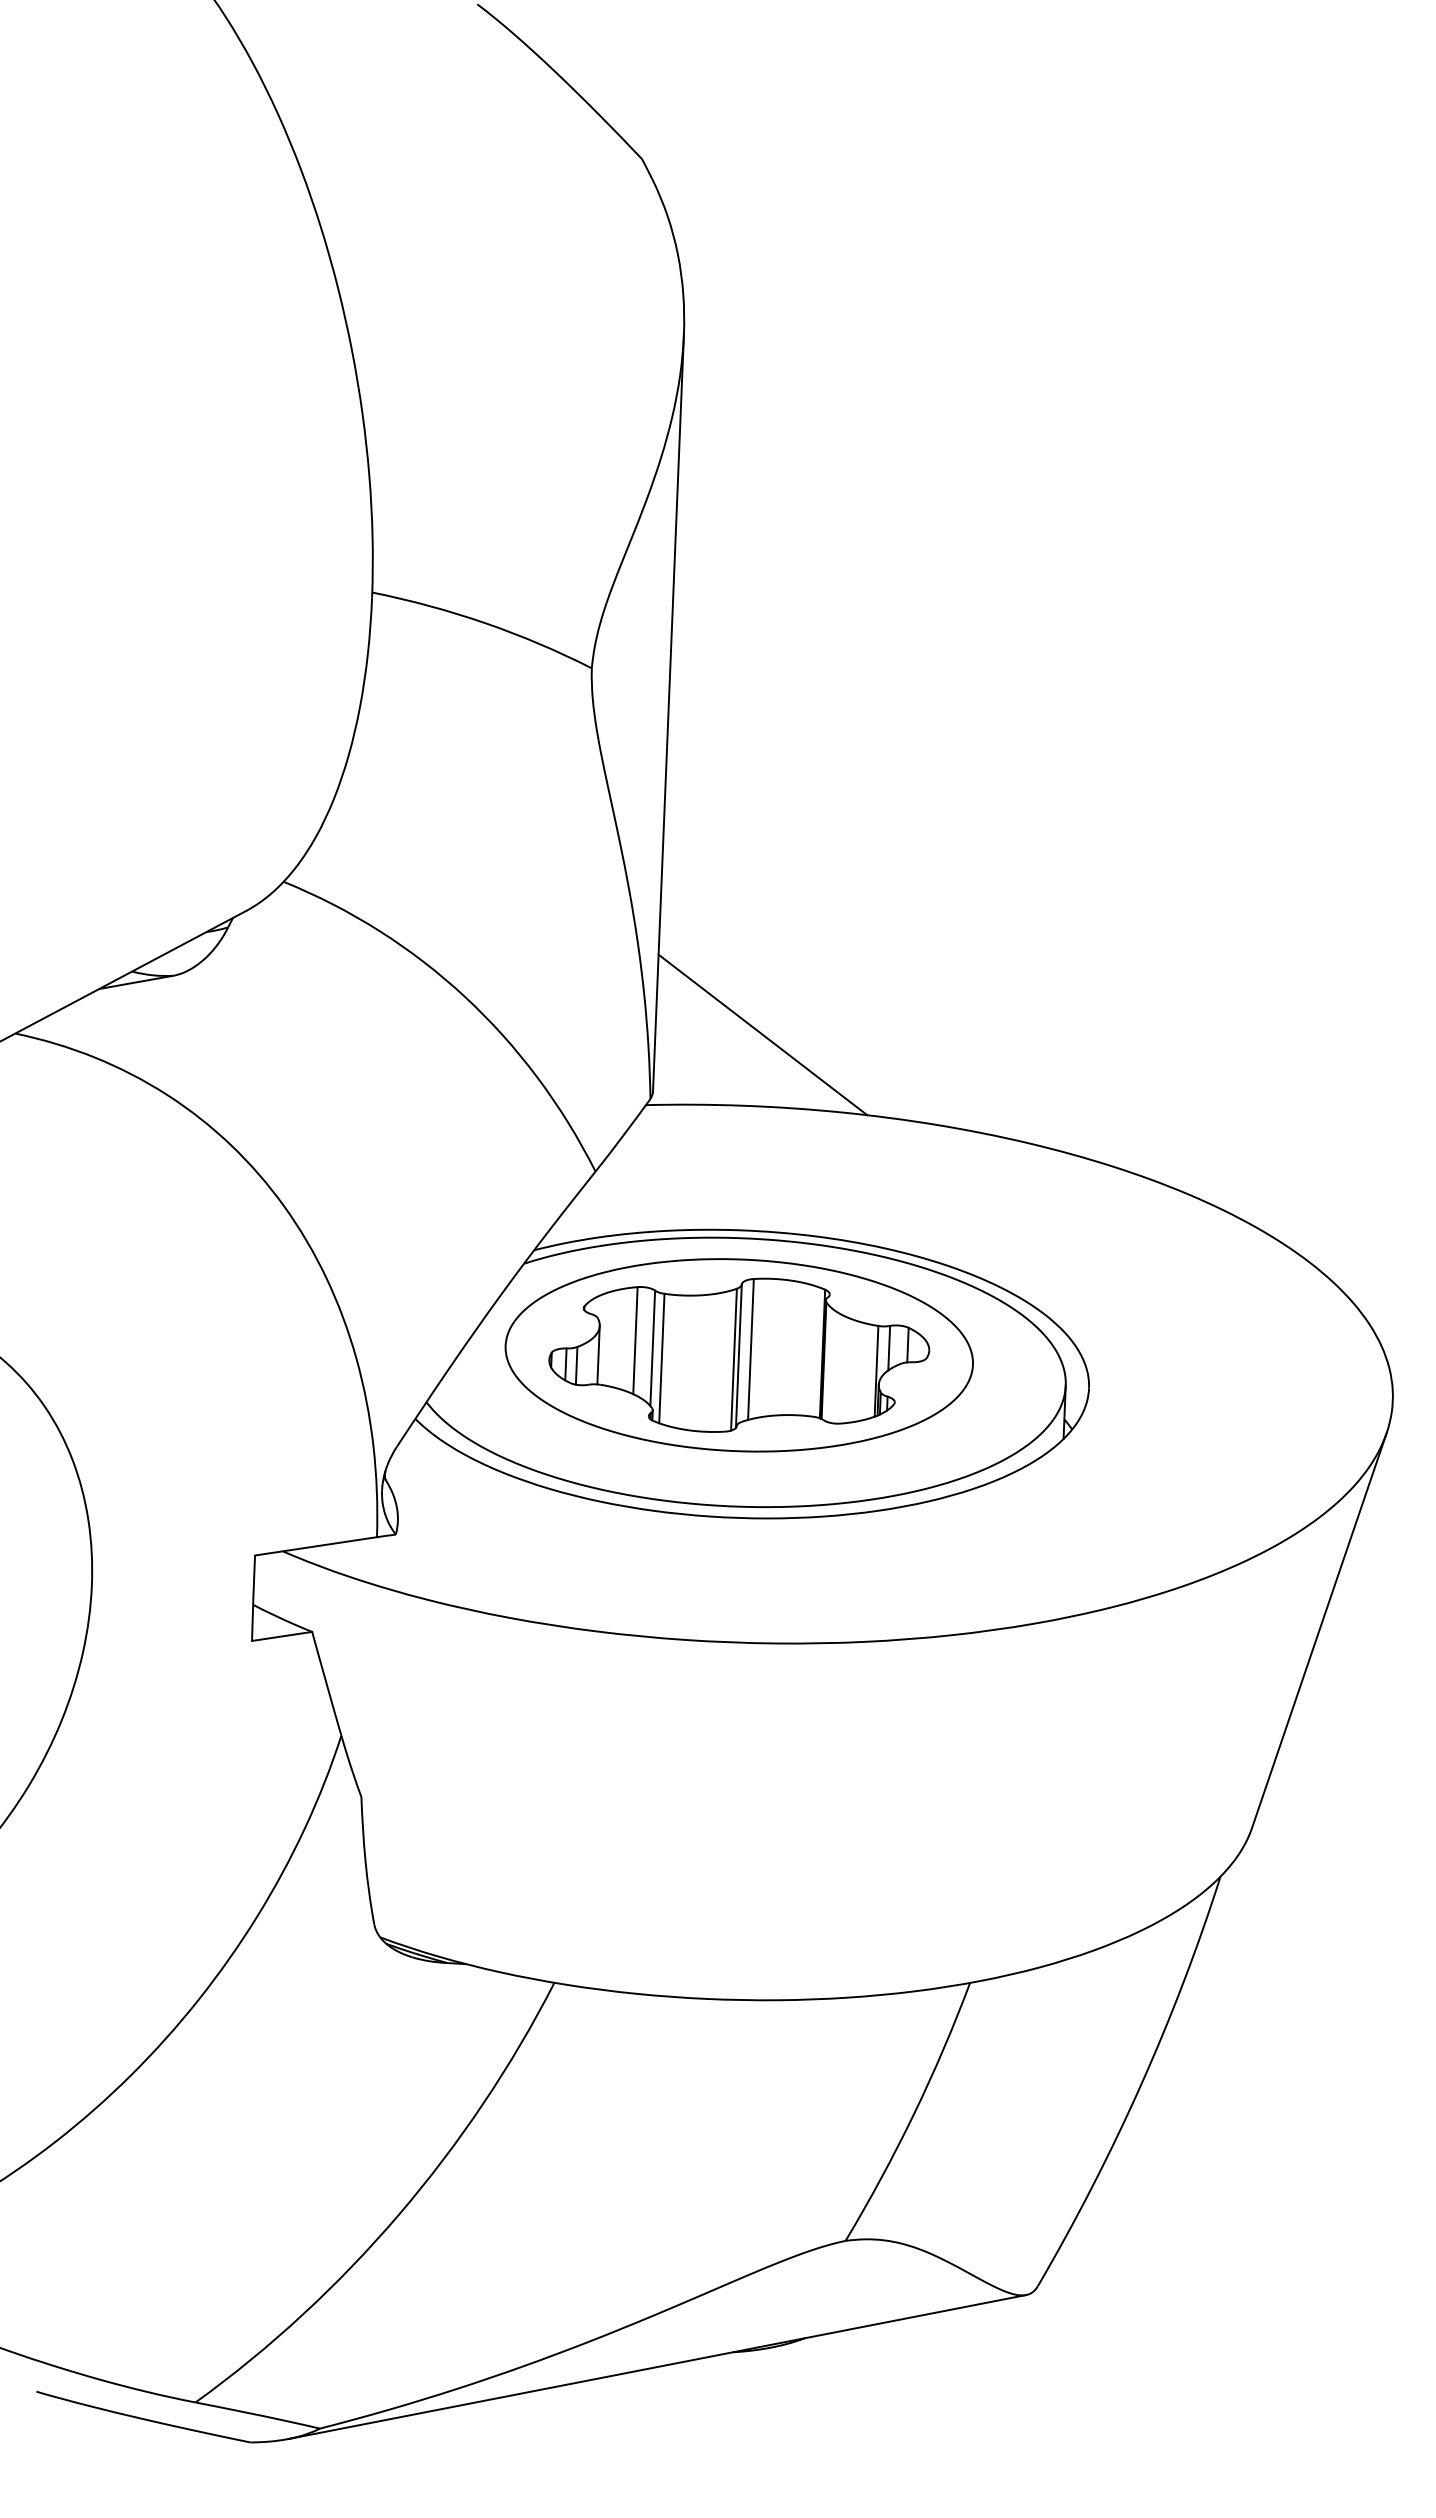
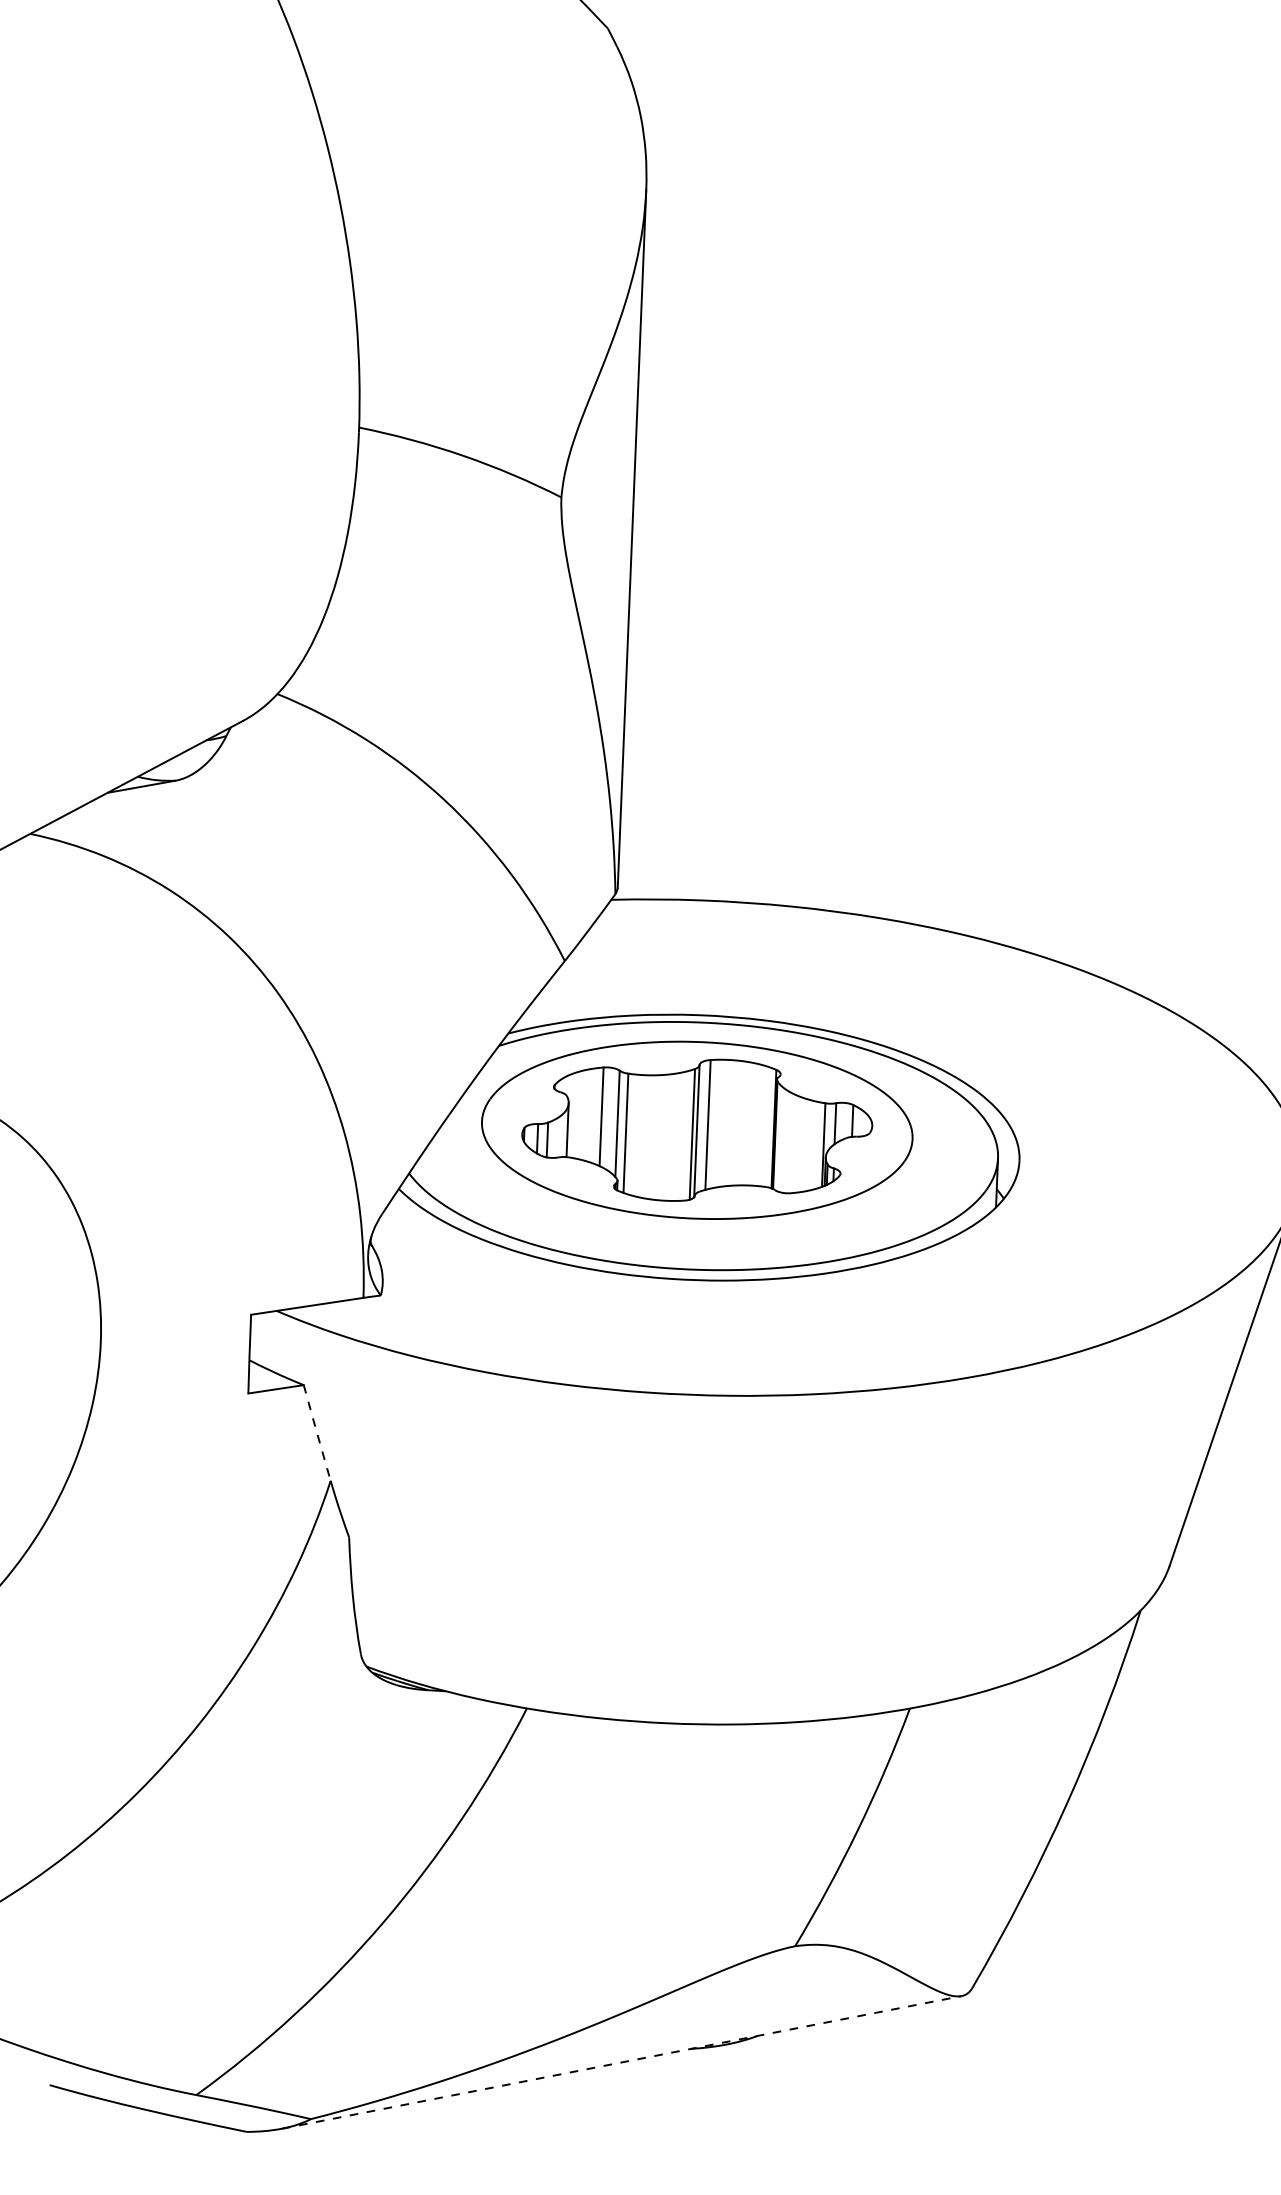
line: (762, 1034) -> (718, 834), removed
arc: (326, 1683) -> (316, 1432), solid -> dashed
line: (657, 2367) -> (621, 2062), solid -> dashed

